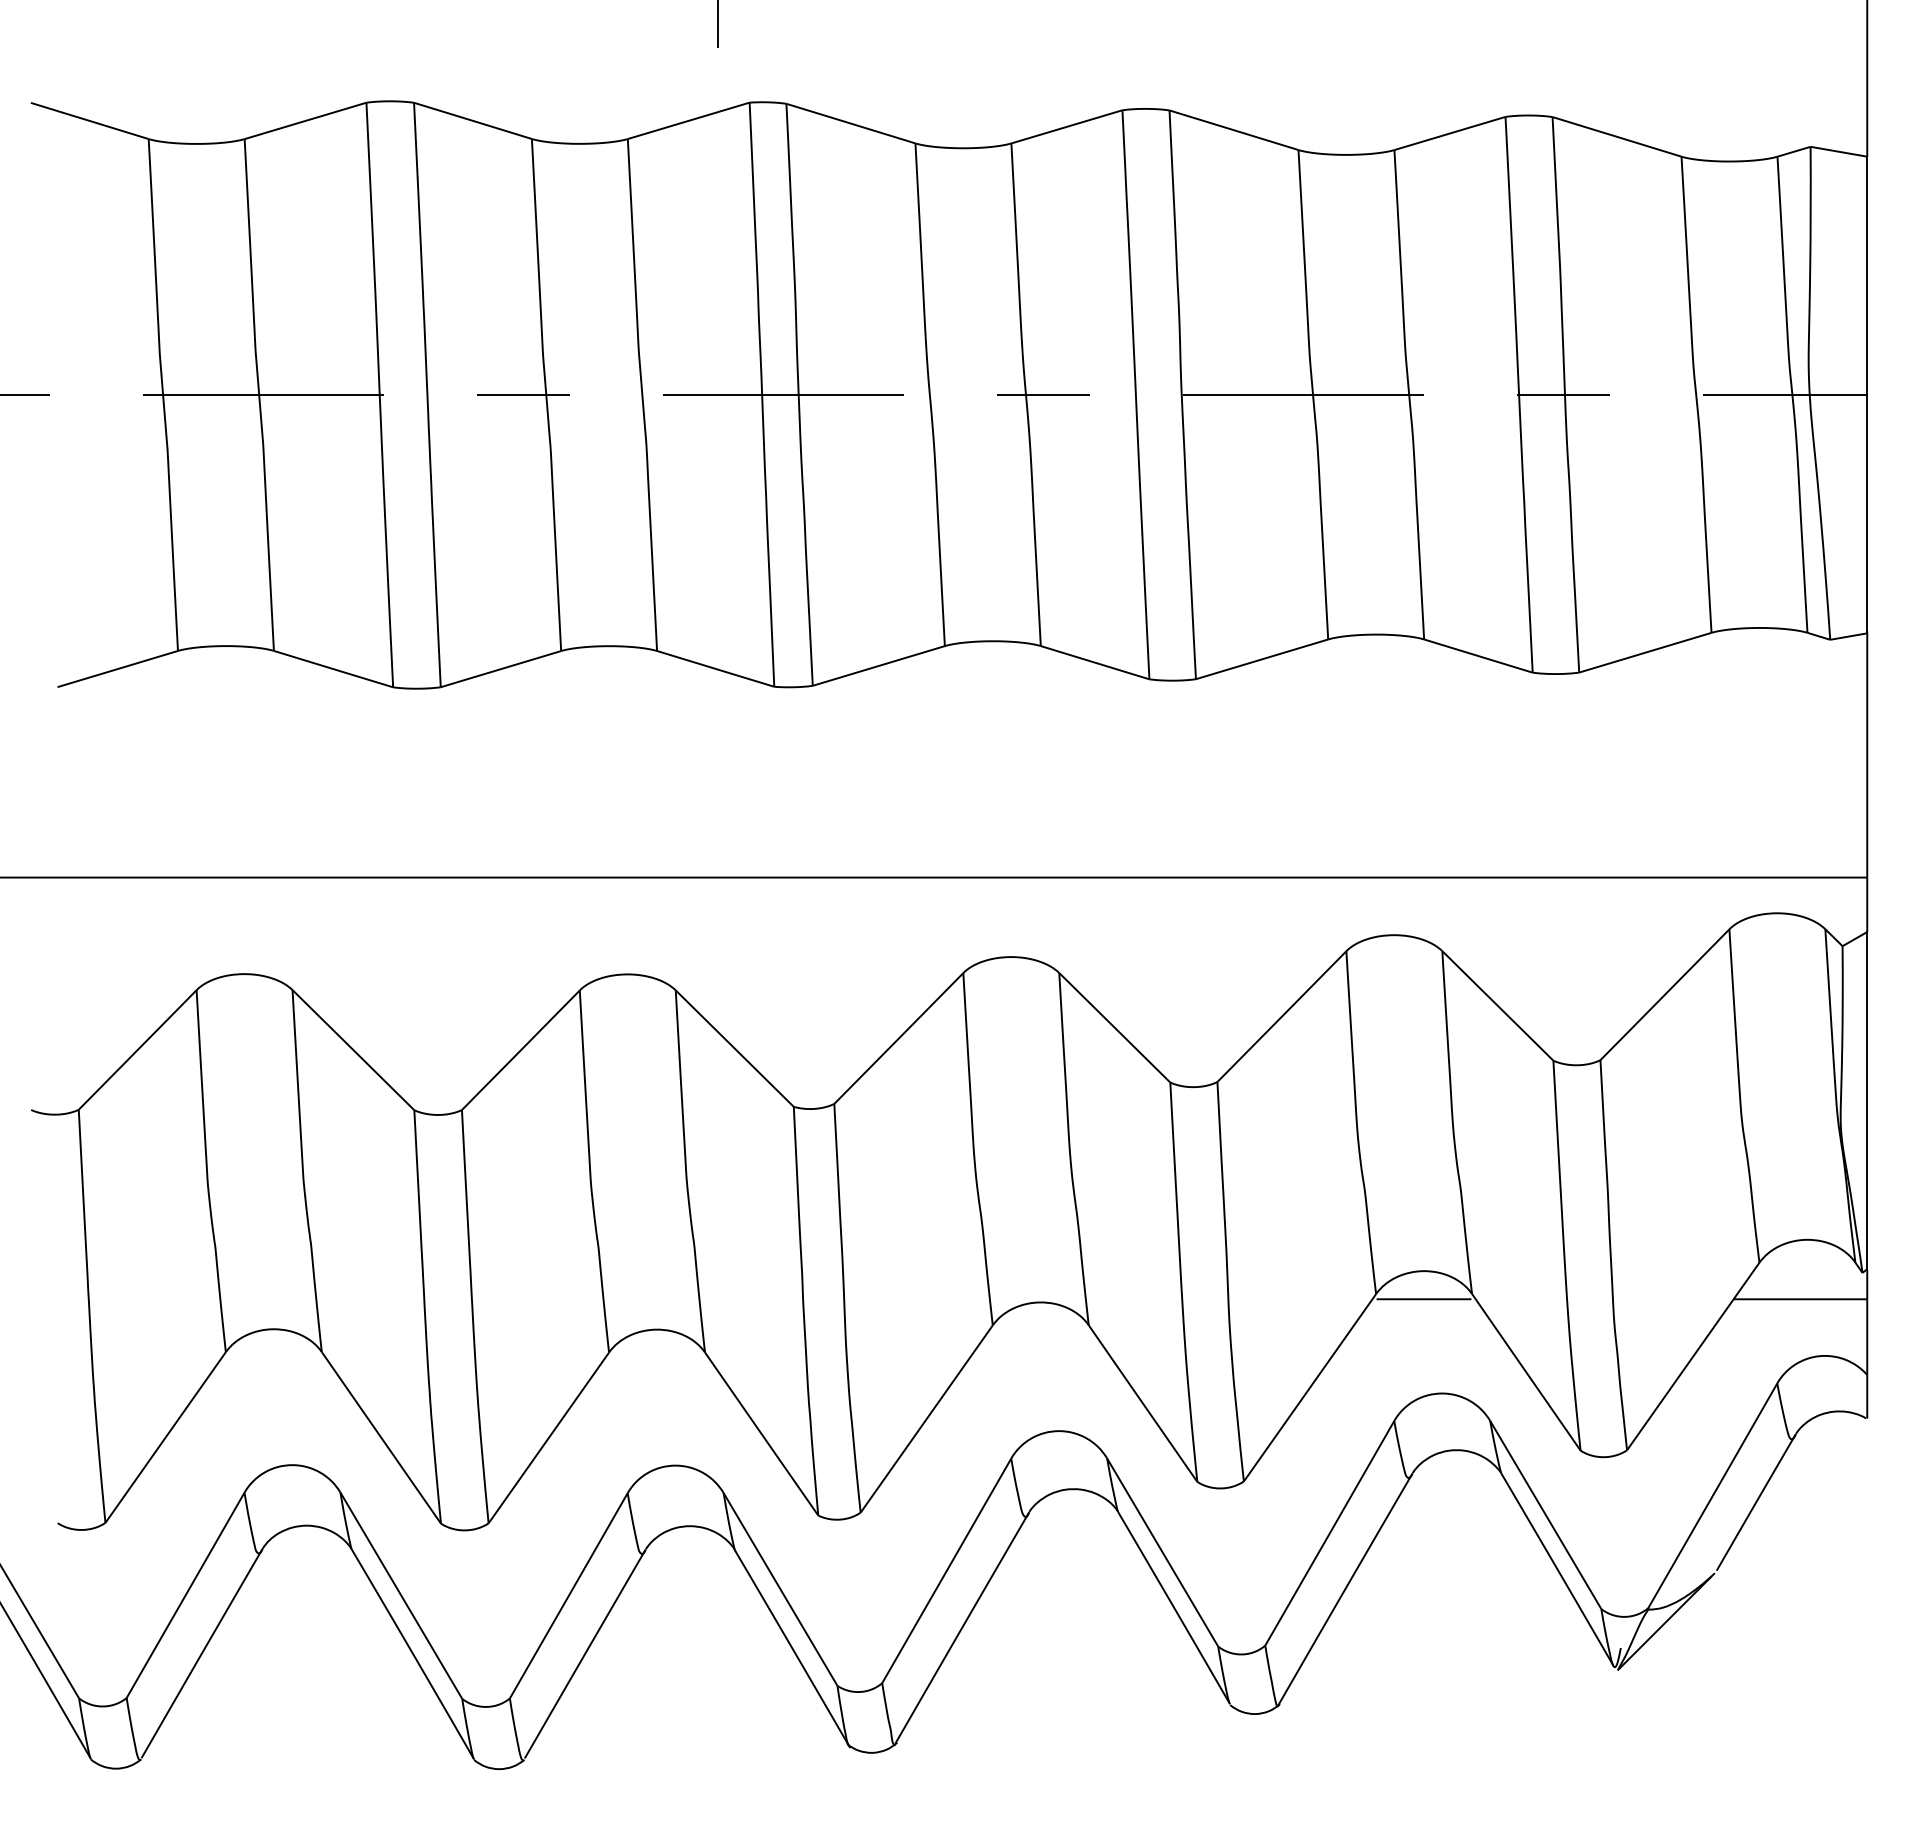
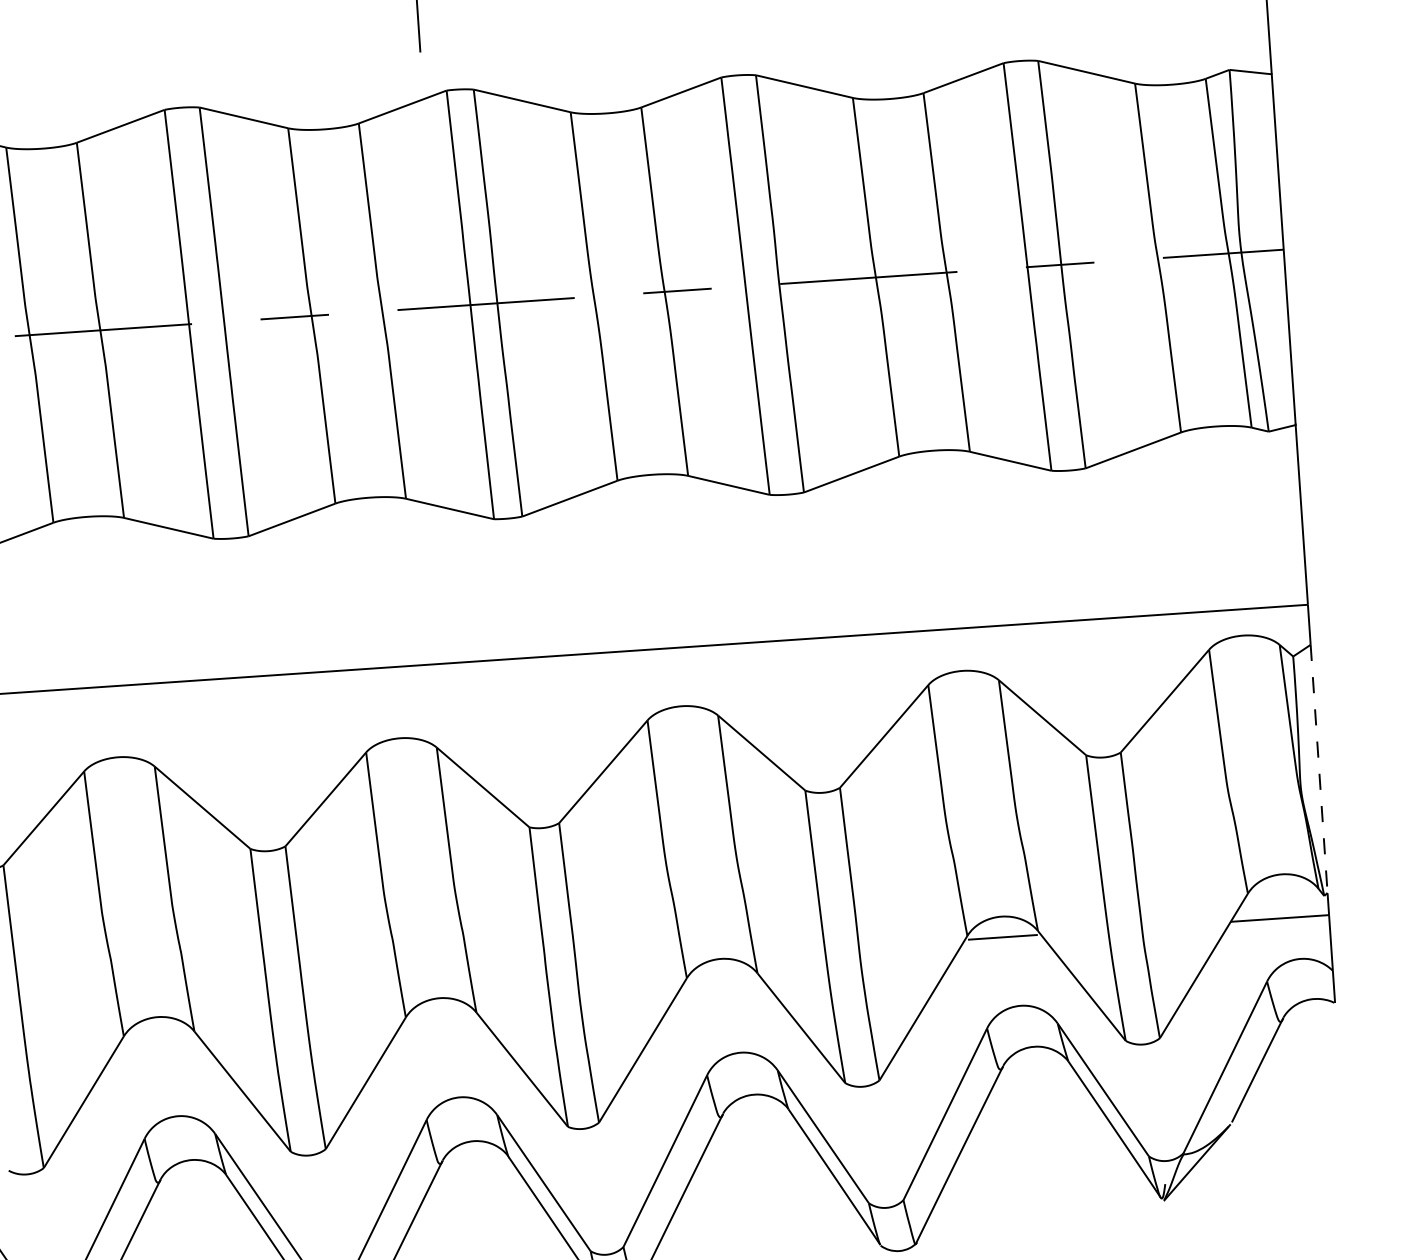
line: (1867, 1100) -> (1319, 768), solid -> dashed

